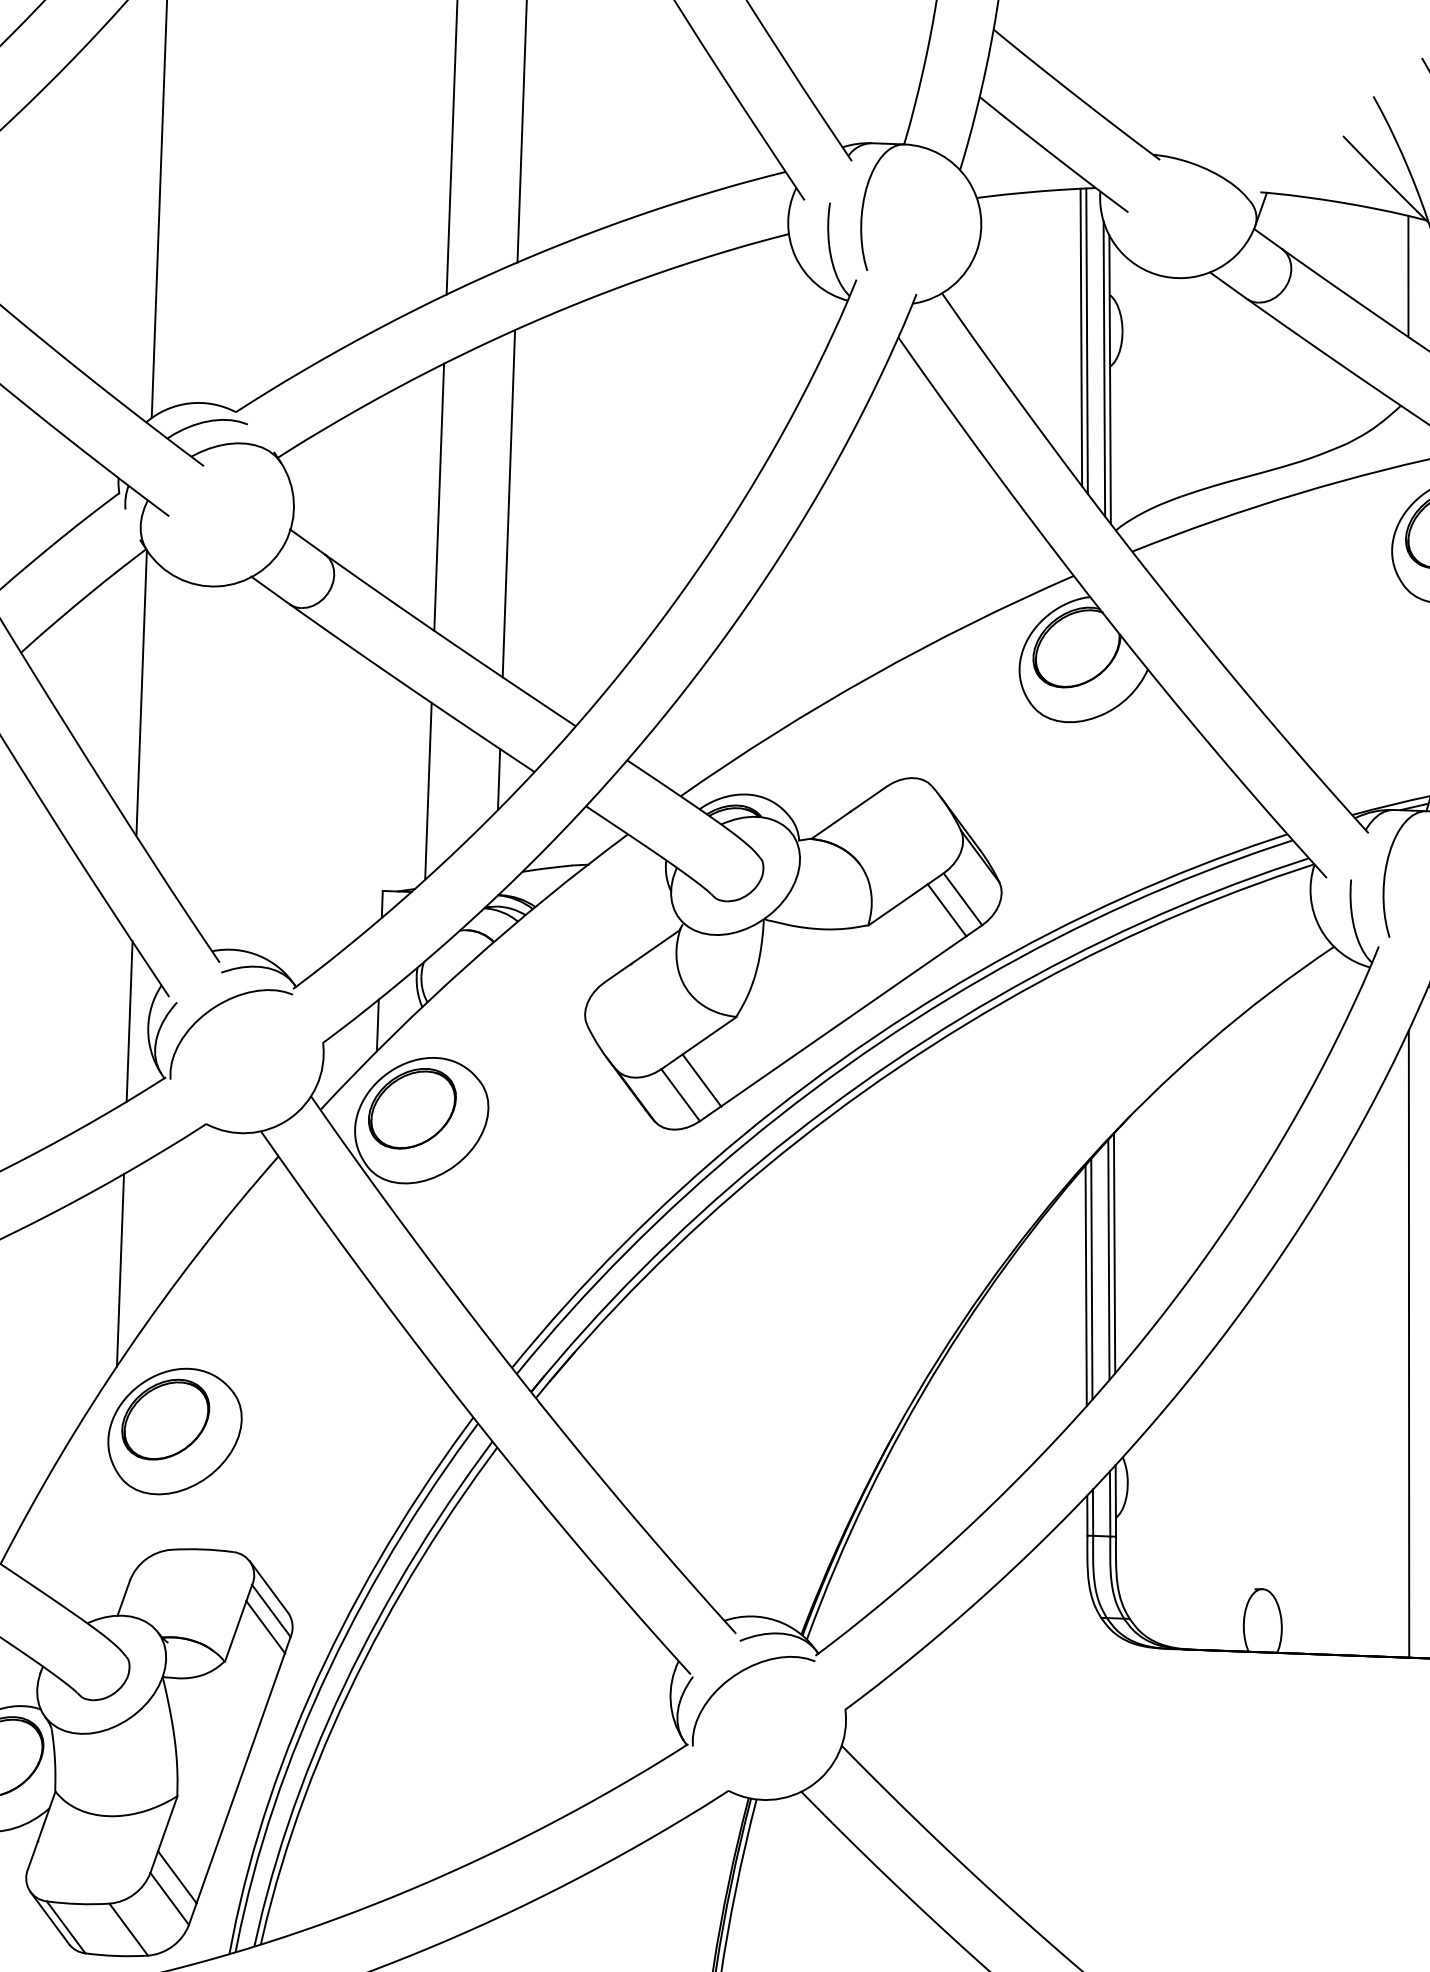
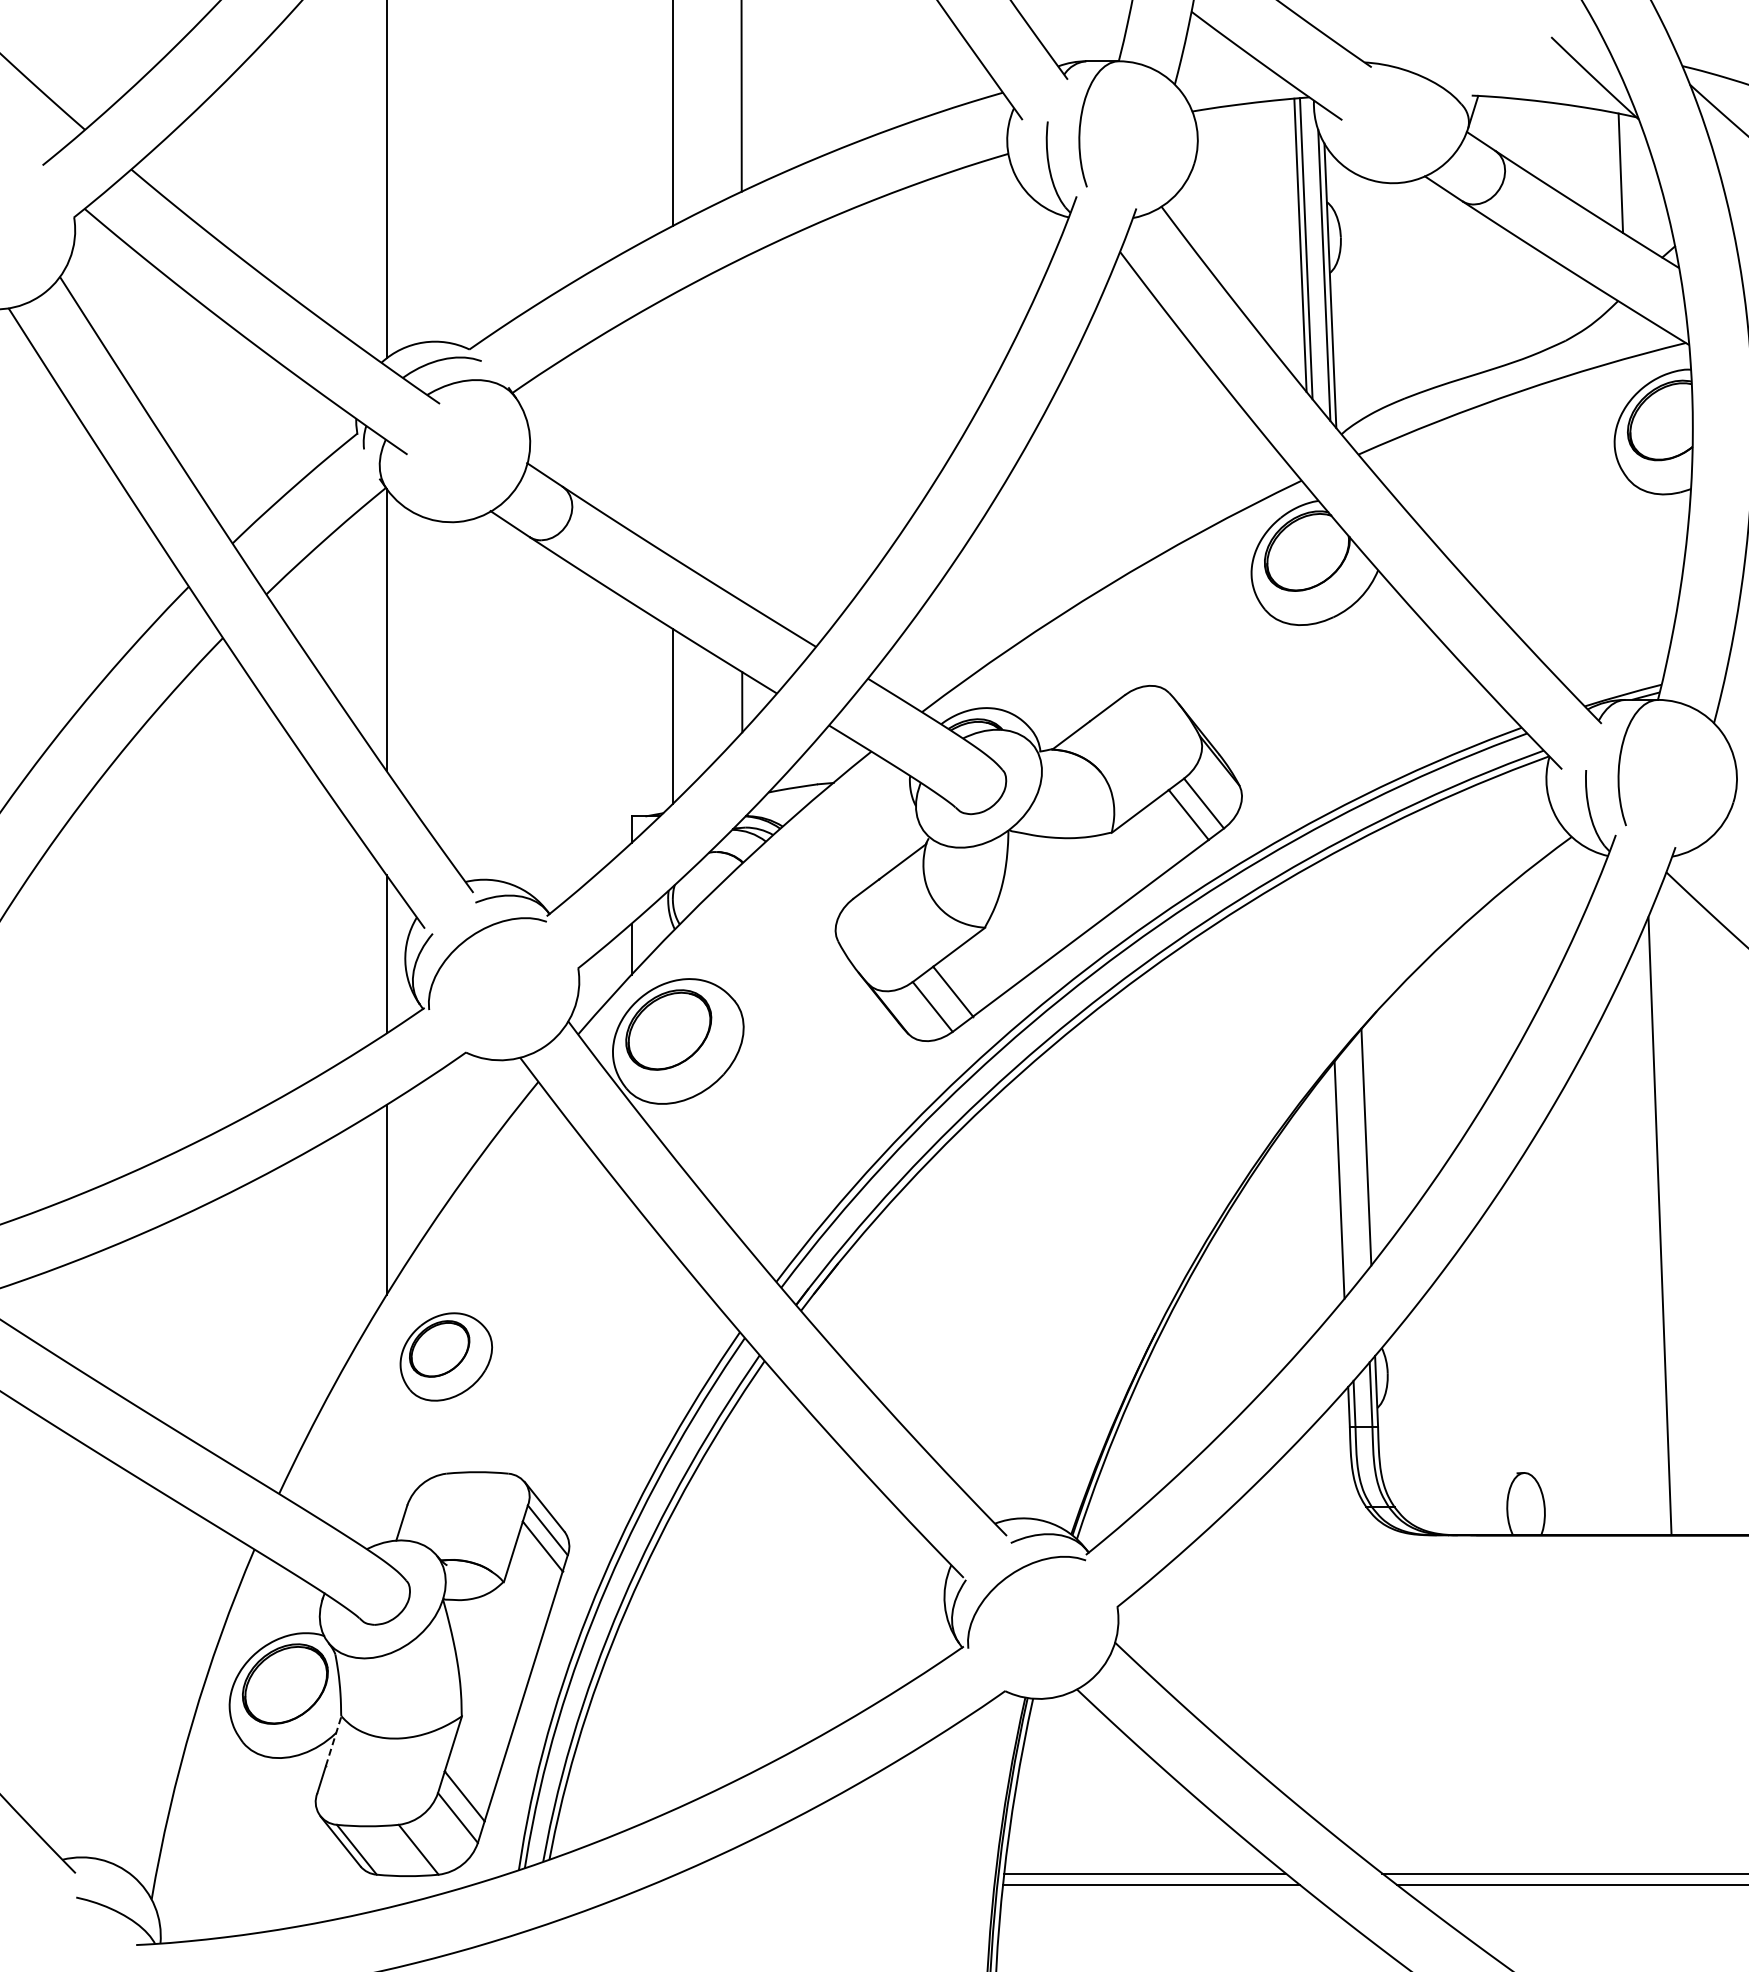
line: (439, 496) -> (673, 425), removed
line: (508, 503) -> (741, 429), removed
line: (1108, 1259) -> (1360, 1153), removed
line: (1091, 1279) -> (1344, 1173), removed
part: (175, 1431) -> (446, 1356), size x0.7
line: (46, 1815) -> (333, 1740), solid -> dashed

